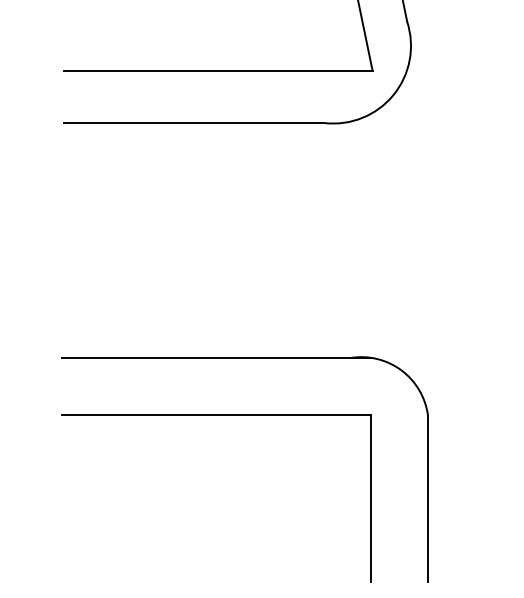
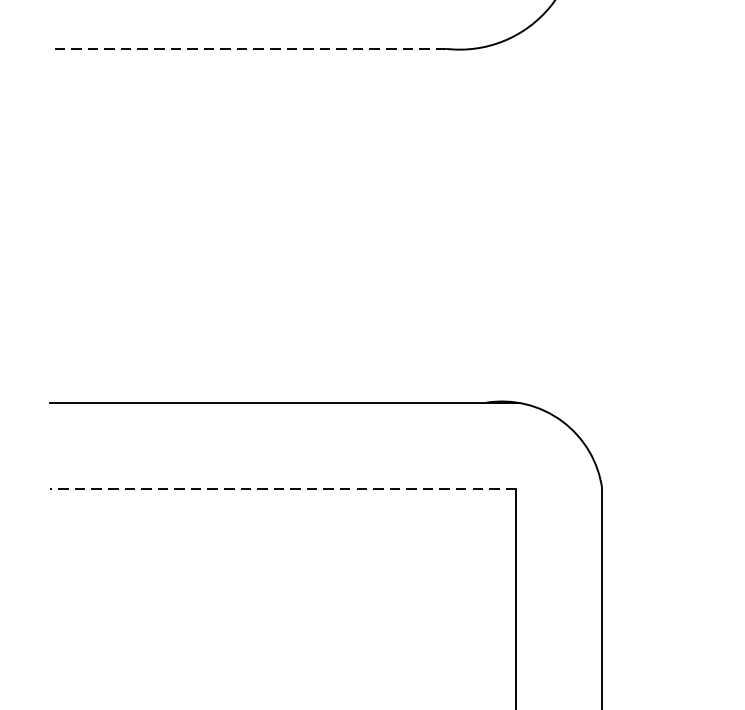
line: (193, 123) -> (249, 49), solid -> dashed
line: (216, 415) -> (283, 489), solid -> dashed

